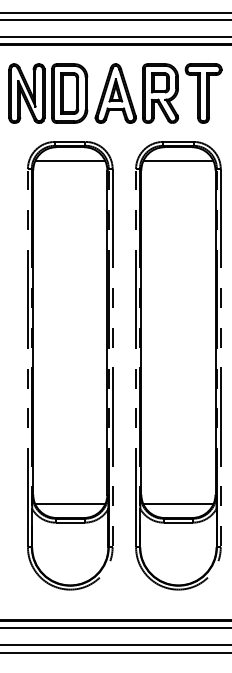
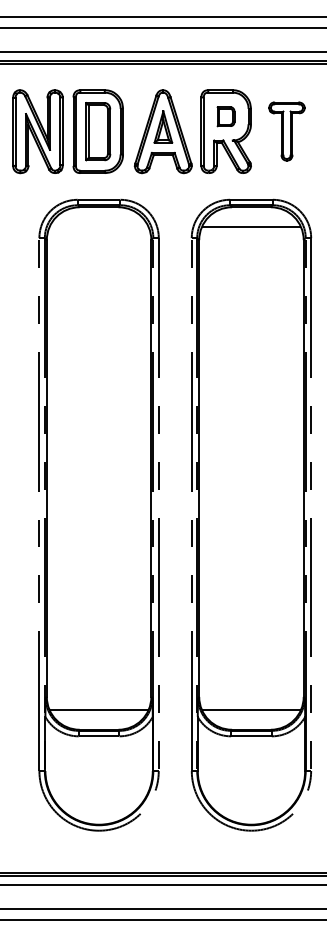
part: (159, 82) -> (225, 116), size x0.7
part: (203, 93) -> (286, 131), size x0.7
line: (69, 160) -> (98, 226), removed

